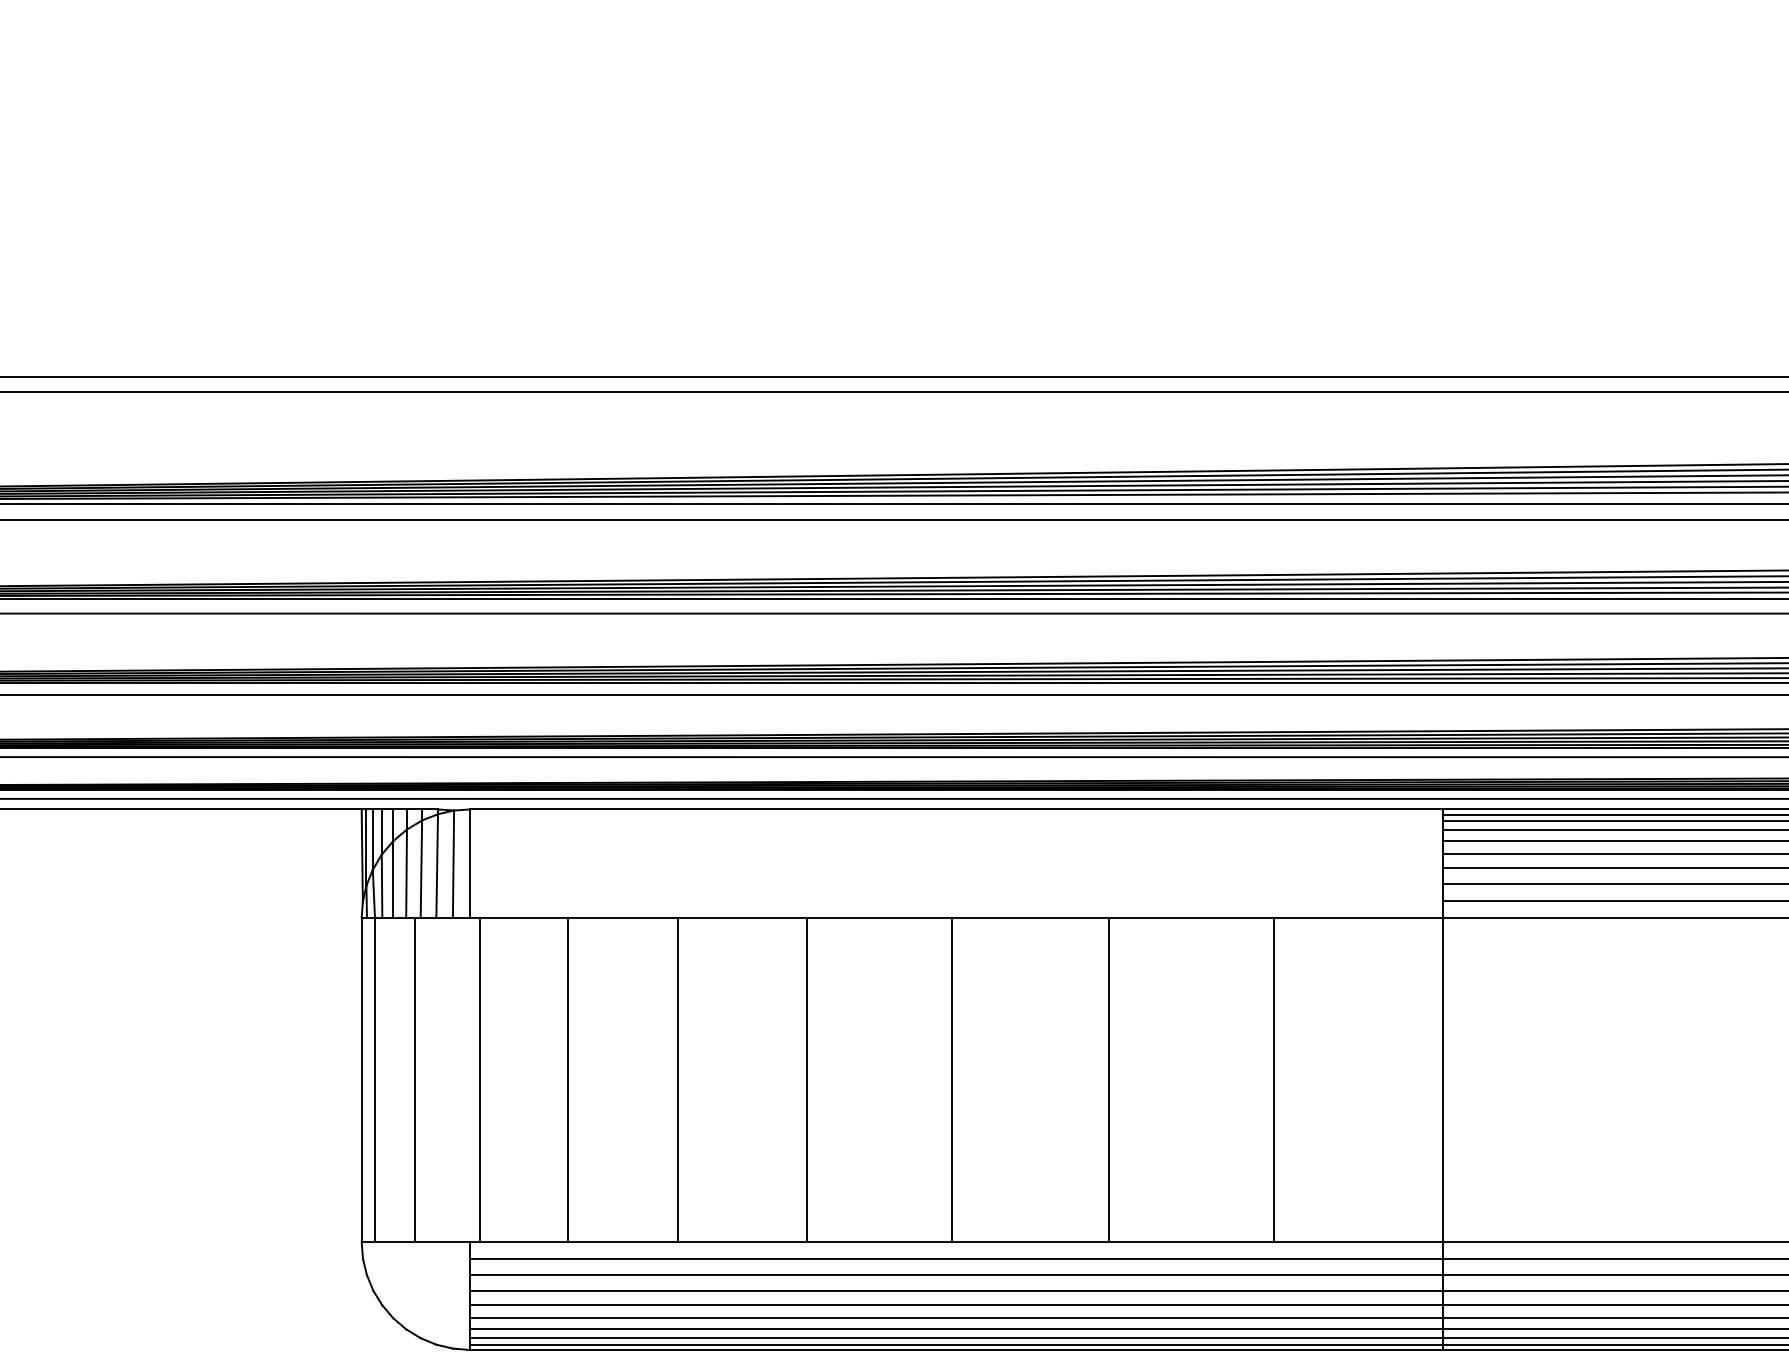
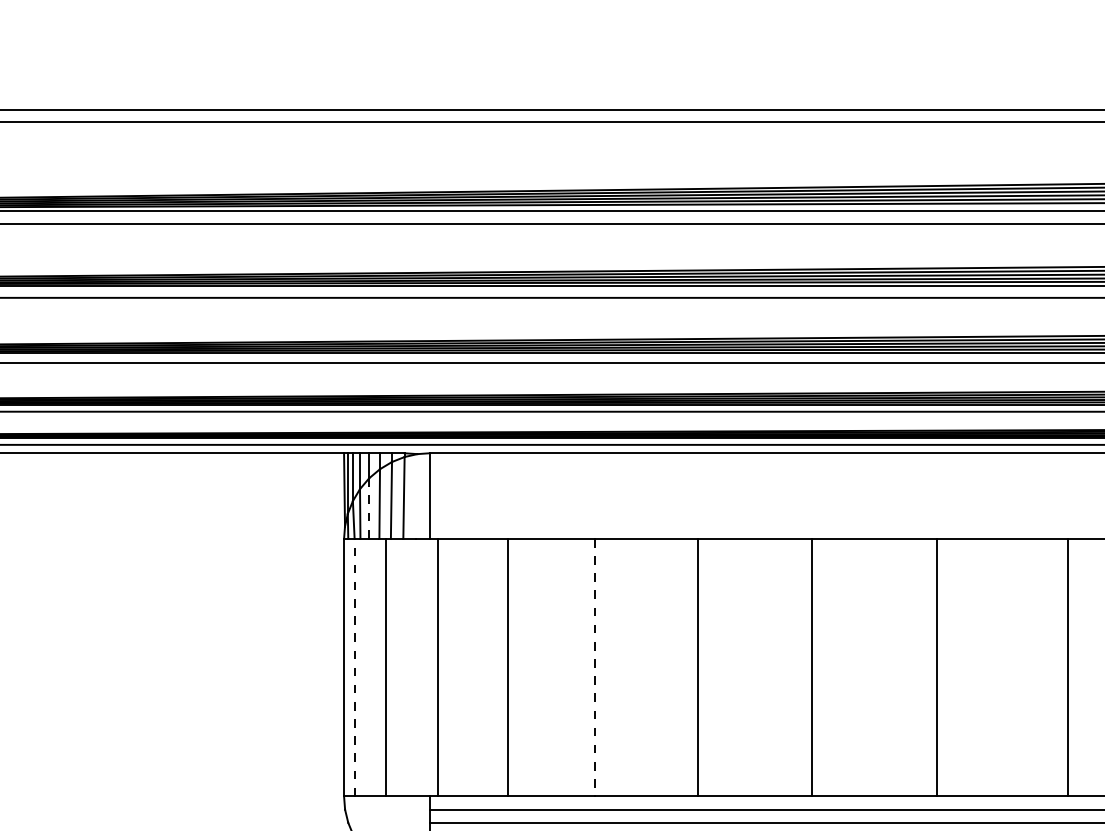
line: (453, 863) -> (416, 496), removed
line: (393, 879) -> (369, 508), solid -> dashed
line: (374, 1079) -> (354, 667), solid -> dashed
line: (678, 1080) -> (595, 668), solid -> dashed

